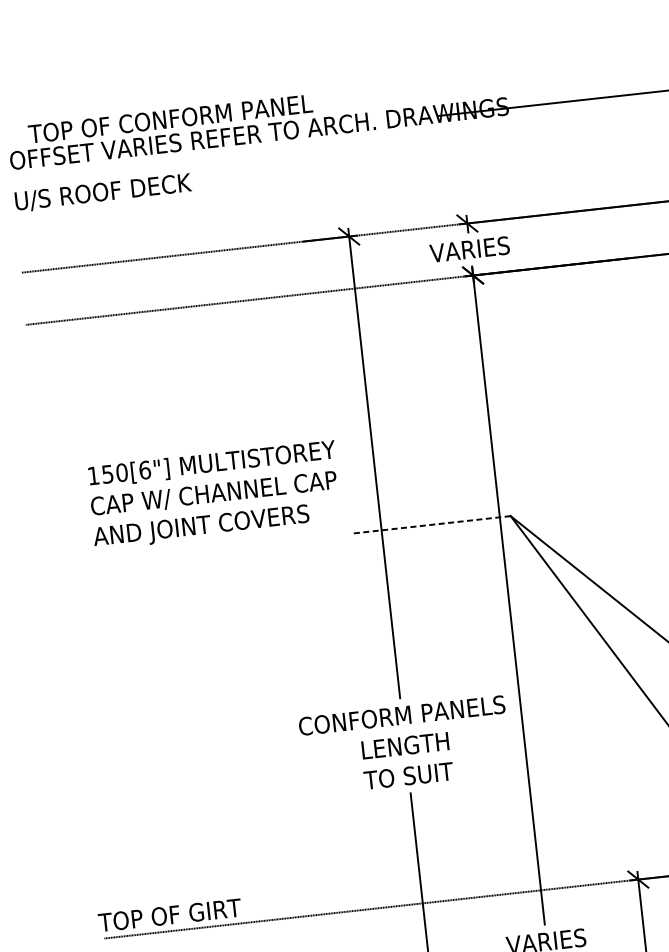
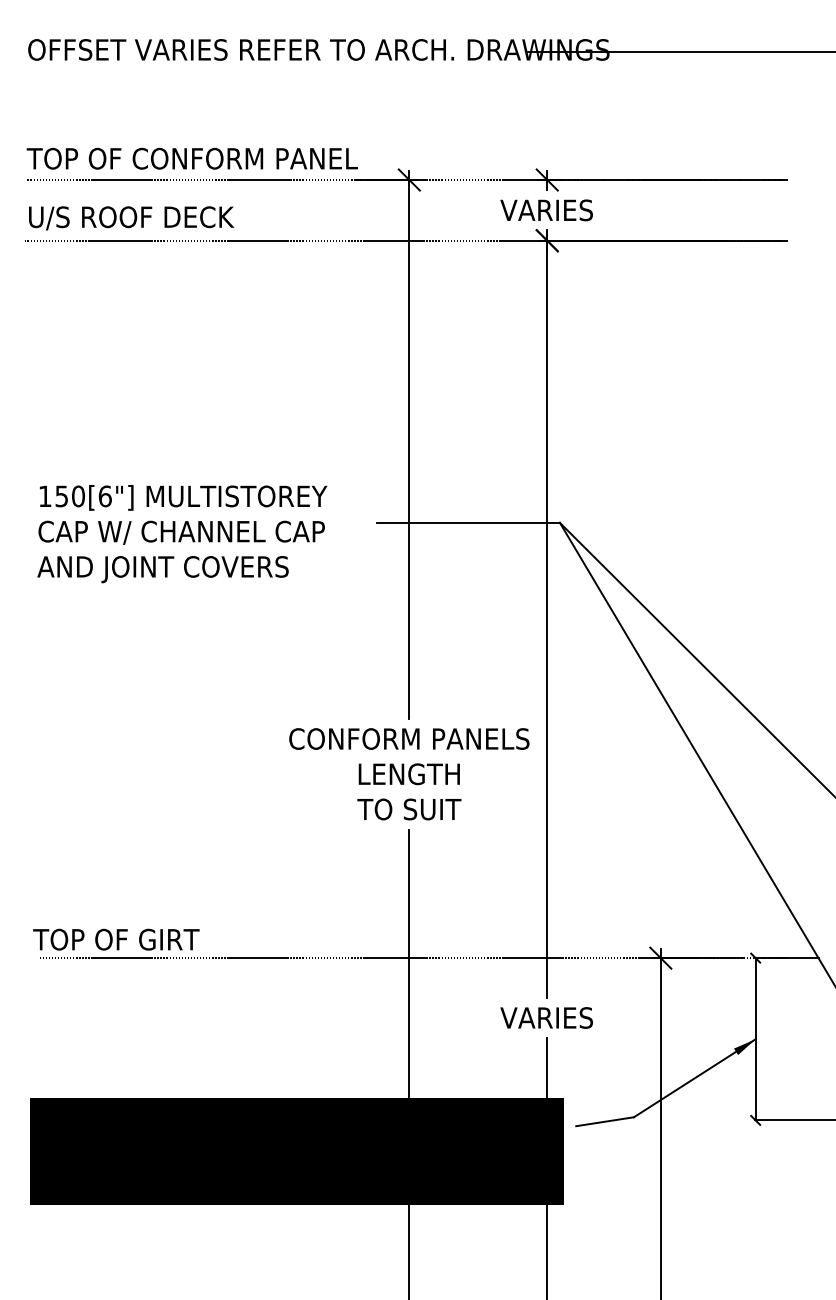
text: (169, 118) -> (191, 158), moved
text: (103, 192) -> (131, 218), moved
text: (214, 495) -> (182, 534), moved
line: (432, 524) -> (468, 522), dashed -> solid

